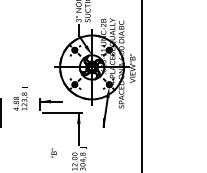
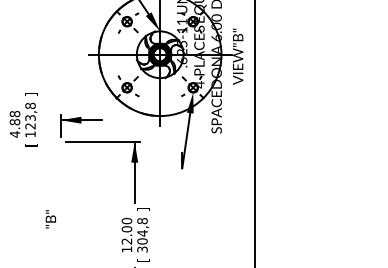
text: (53, 152) -> (49, 217), moved

